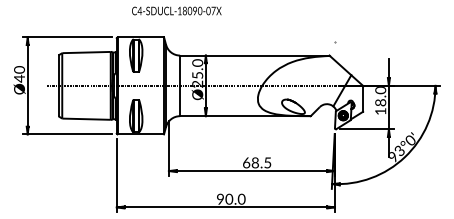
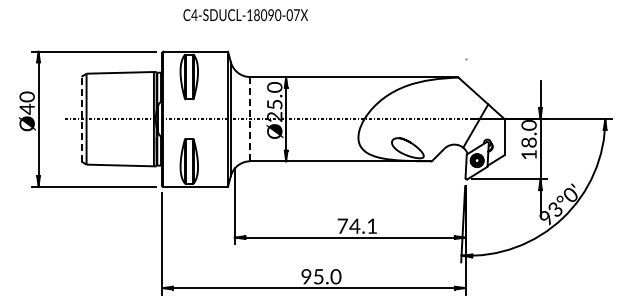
line: (58, 85) -> (81, 118), solid -> dashed
line: (180, 85) -> (250, 118), solid -> dashed
text: (256, 162) -> (356, 225), 68.5 -> 74.1
text: (229, 199) -> (318, 276), 90.0 -> 95.0

